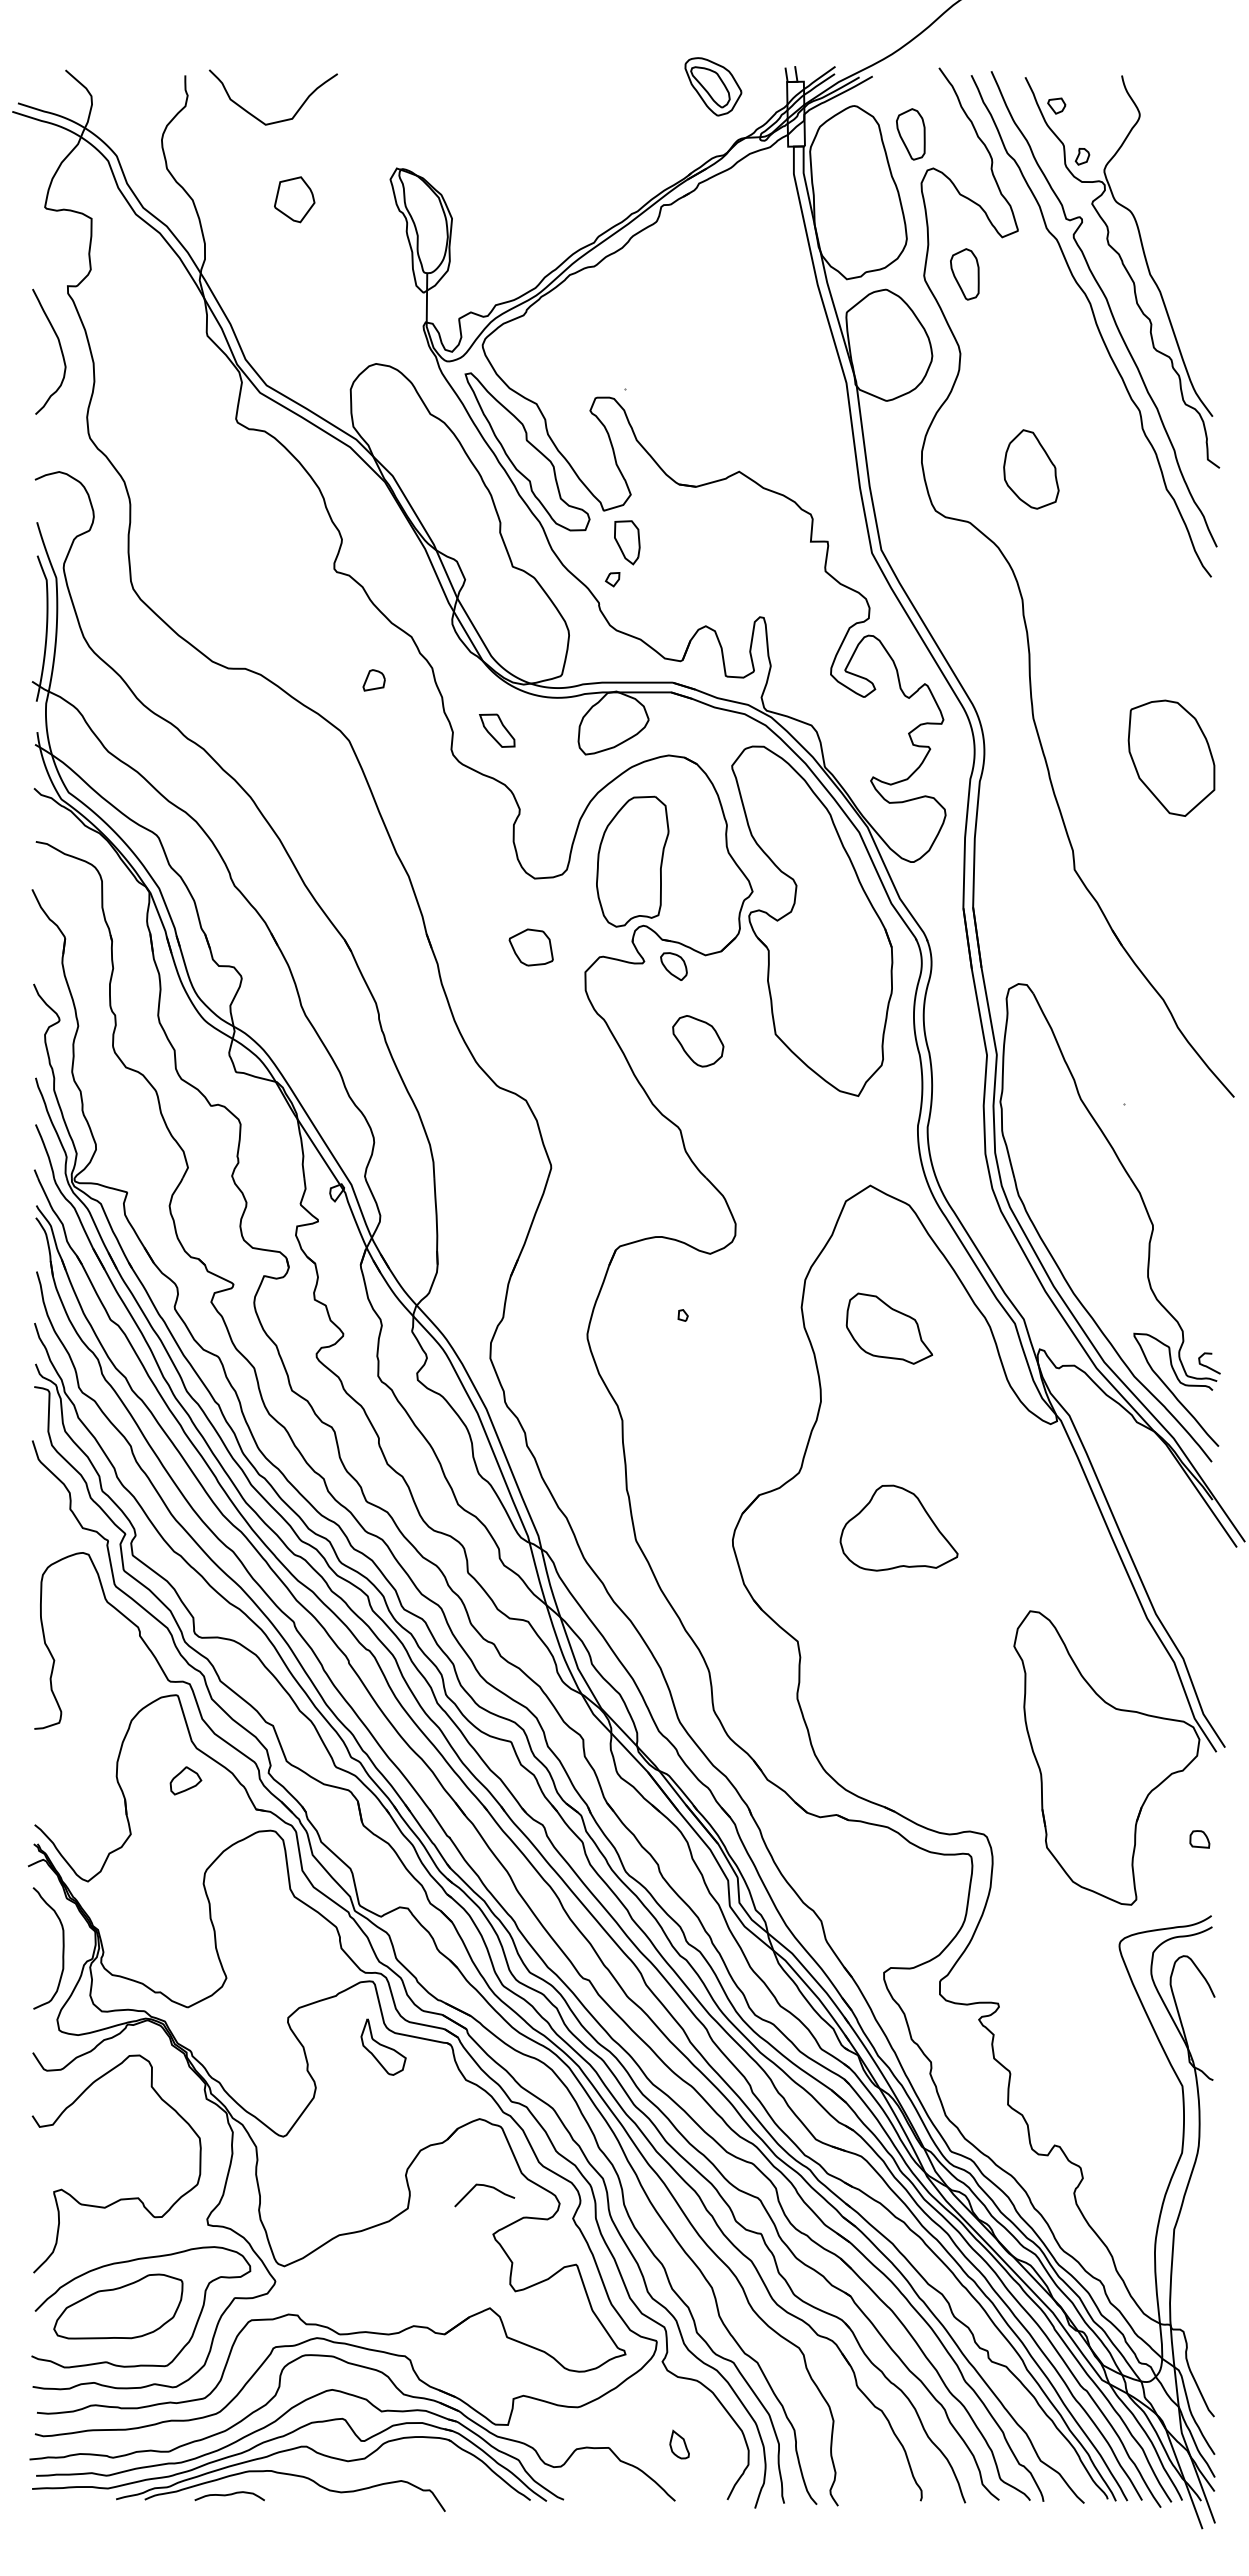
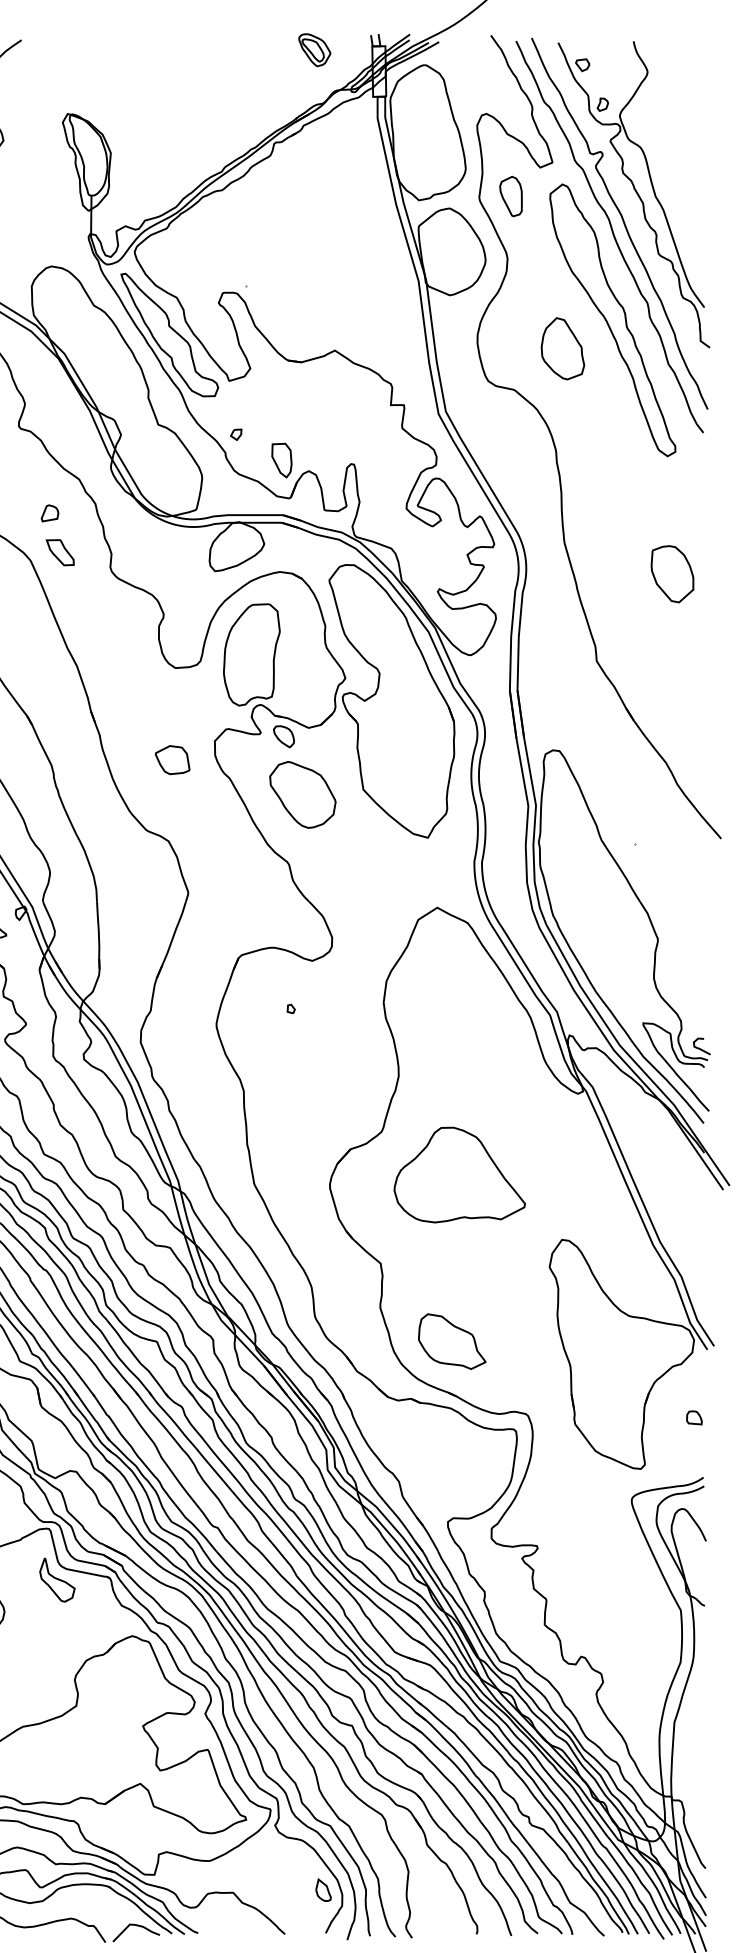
part: (713, 86) -> (314, 49), size x0.71
part: (910, 134) -> (468, 87), removed
part: (1095, 433) -> (612, 320), added
part: (627, 542) -> (282, 460), moved
part: (497, 730) -> (60, 552), moved
part: (1171, 758) -> (672, 574), size x0.62
part: (530, 947) -> (172, 760), moved
part: (698, 1041) -> (303, 795), size x1.67
part: (889, 1328) -> (452, 1341), moved
part: (898, 1527) -> (459, 1174), size x1.43
curve: (488, 2187) -> (139, 1926), moved
part: (679, 2444) -> (323, 1890), moved

